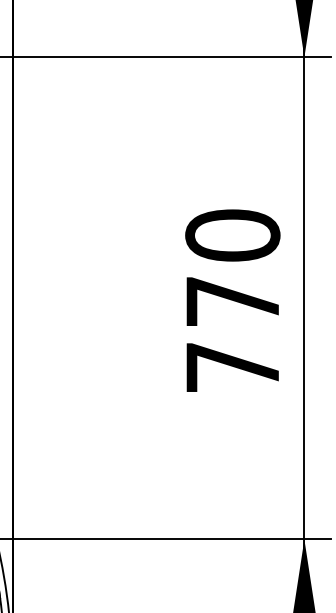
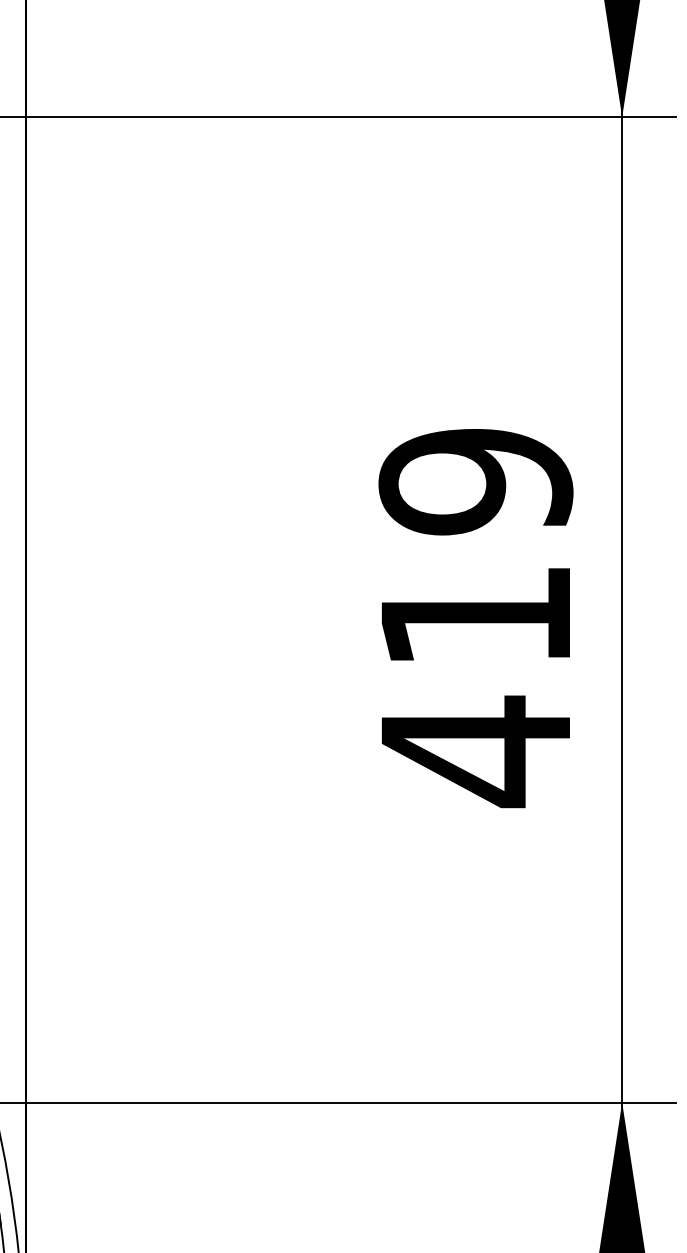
text: (232, 302) -> (475, 618), 770 -> 419

